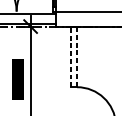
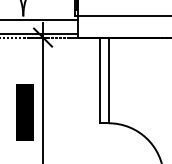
line: (71, 56) -> (100, 80), dashed -> solid
line: (76, 56) -> (108, 80), dashed -> solid

